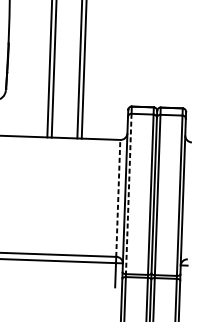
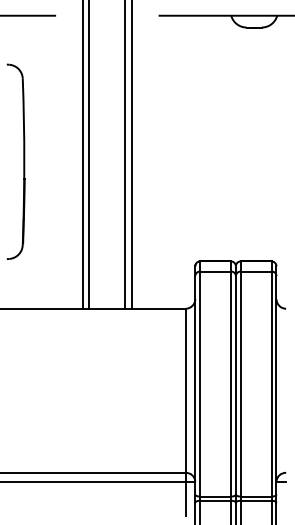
line: (129, 194) -> (200, 384), dashed -> solid
line: (118, 198) -> (185, 390), dashed -> solid

